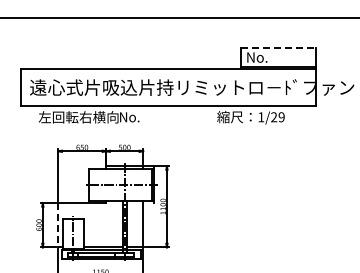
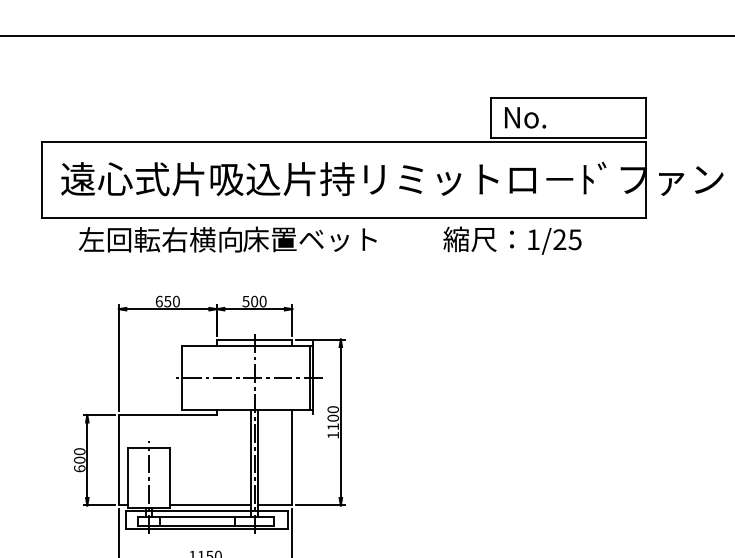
line: (278, 47) -> (568, 97), dashed -> solid
text: (151, 117) -> (309, 240), No. -> 床置ベット
text: (281, 117) -> (574, 240), 1/29 -> 1/25
line: (58, 225) -> (119, 460), dashed -> solid

